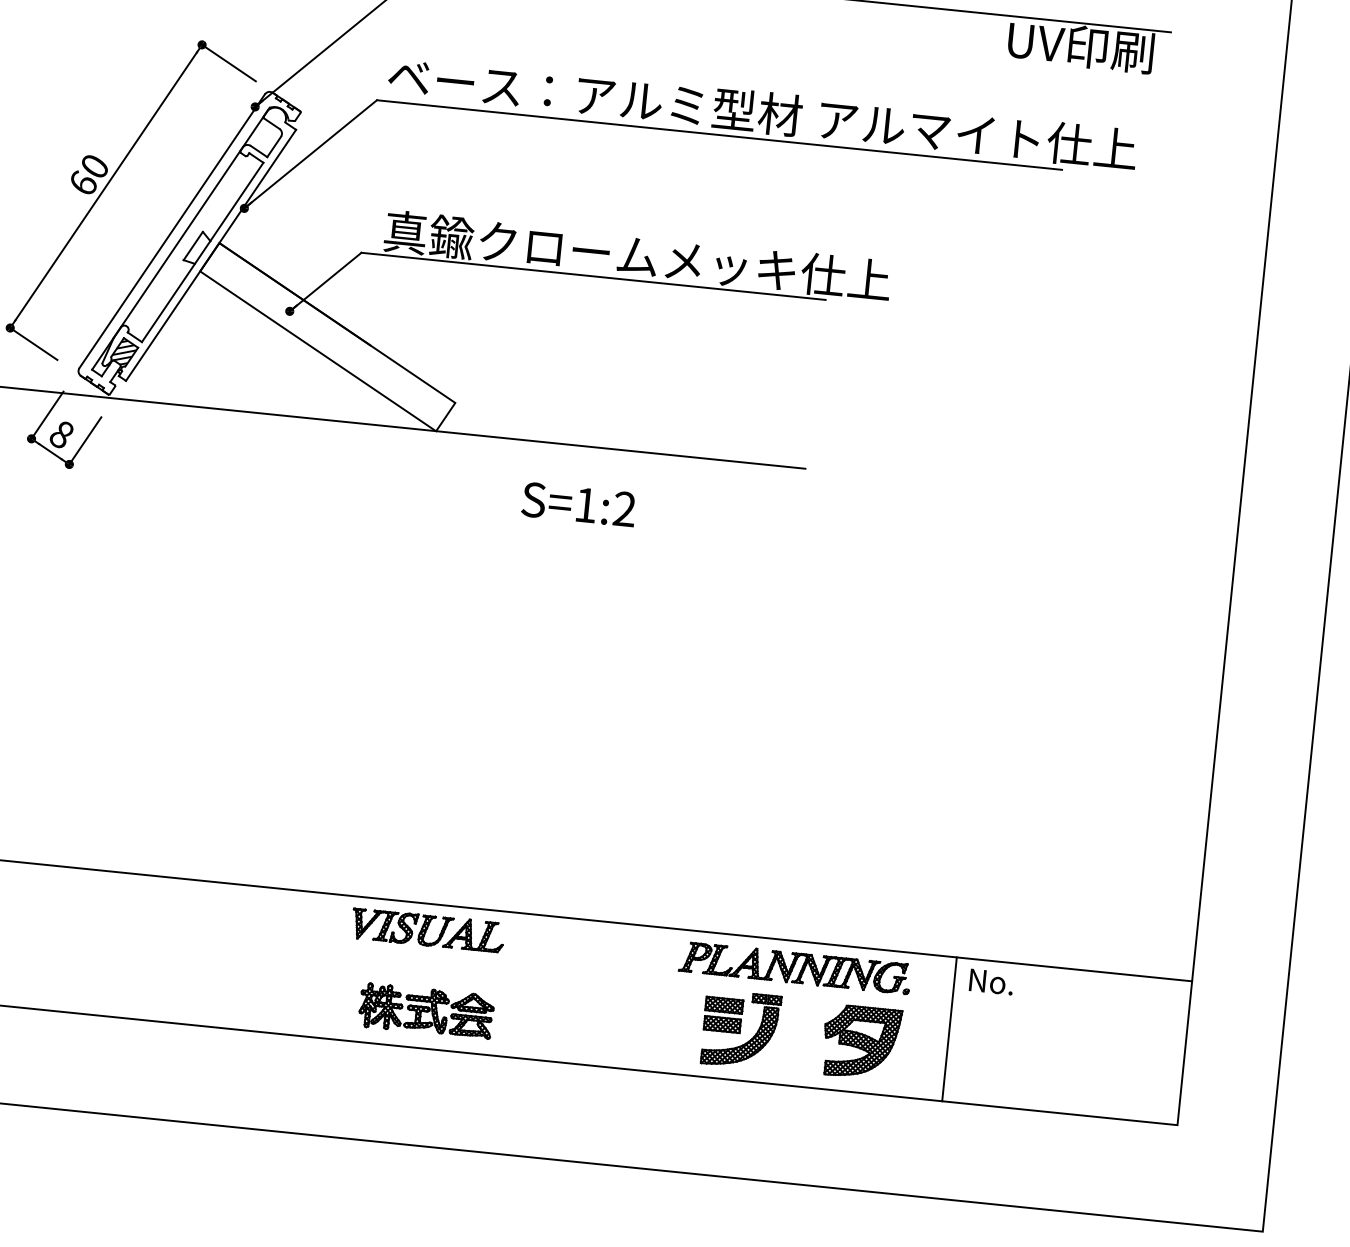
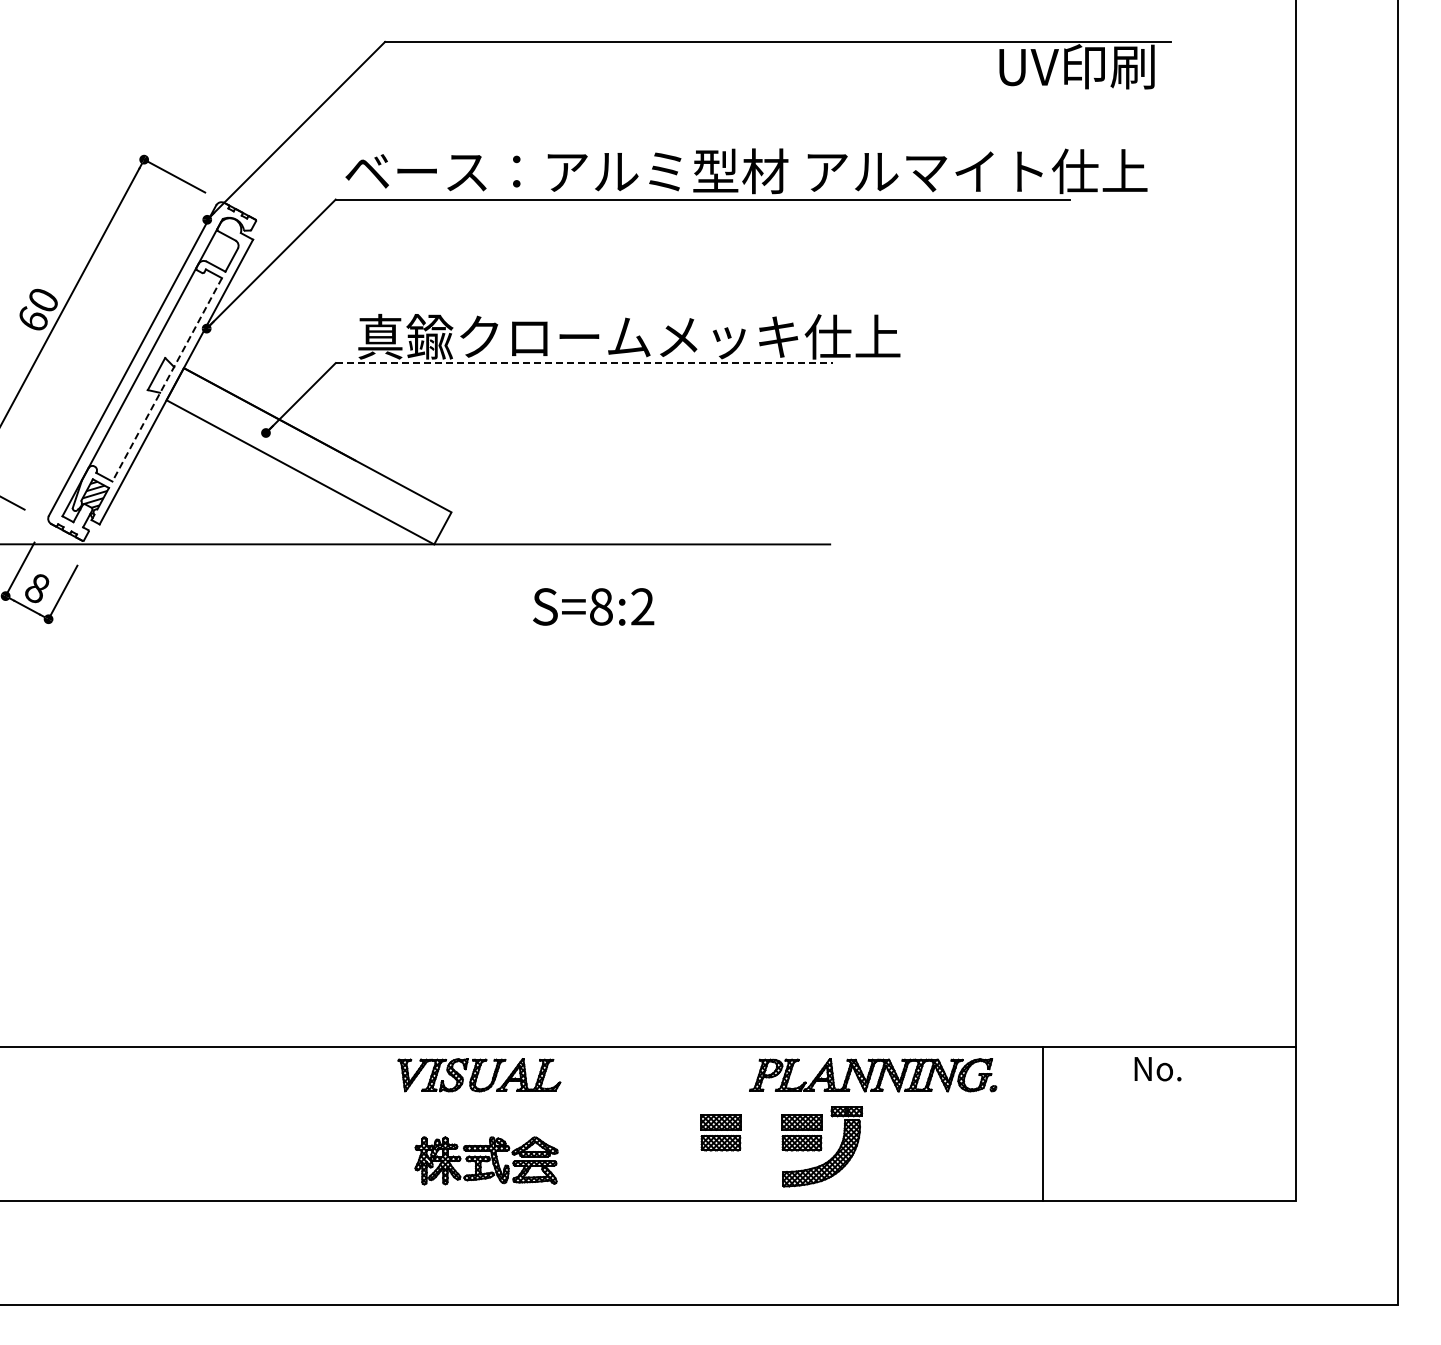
line: (203, 252) -> (167, 379), solid -> dashed
line: (593, 276) -> (584, 363), solid -> dashed
text: (586, 504) -> (601, 606), S=1:2 -> S=8:2
text: (991, 982) -> (1157, 1069), moved
part: (647, 1006) -> (720, 1132), added
part: (861, 1041) -> (951, 1146), removed

